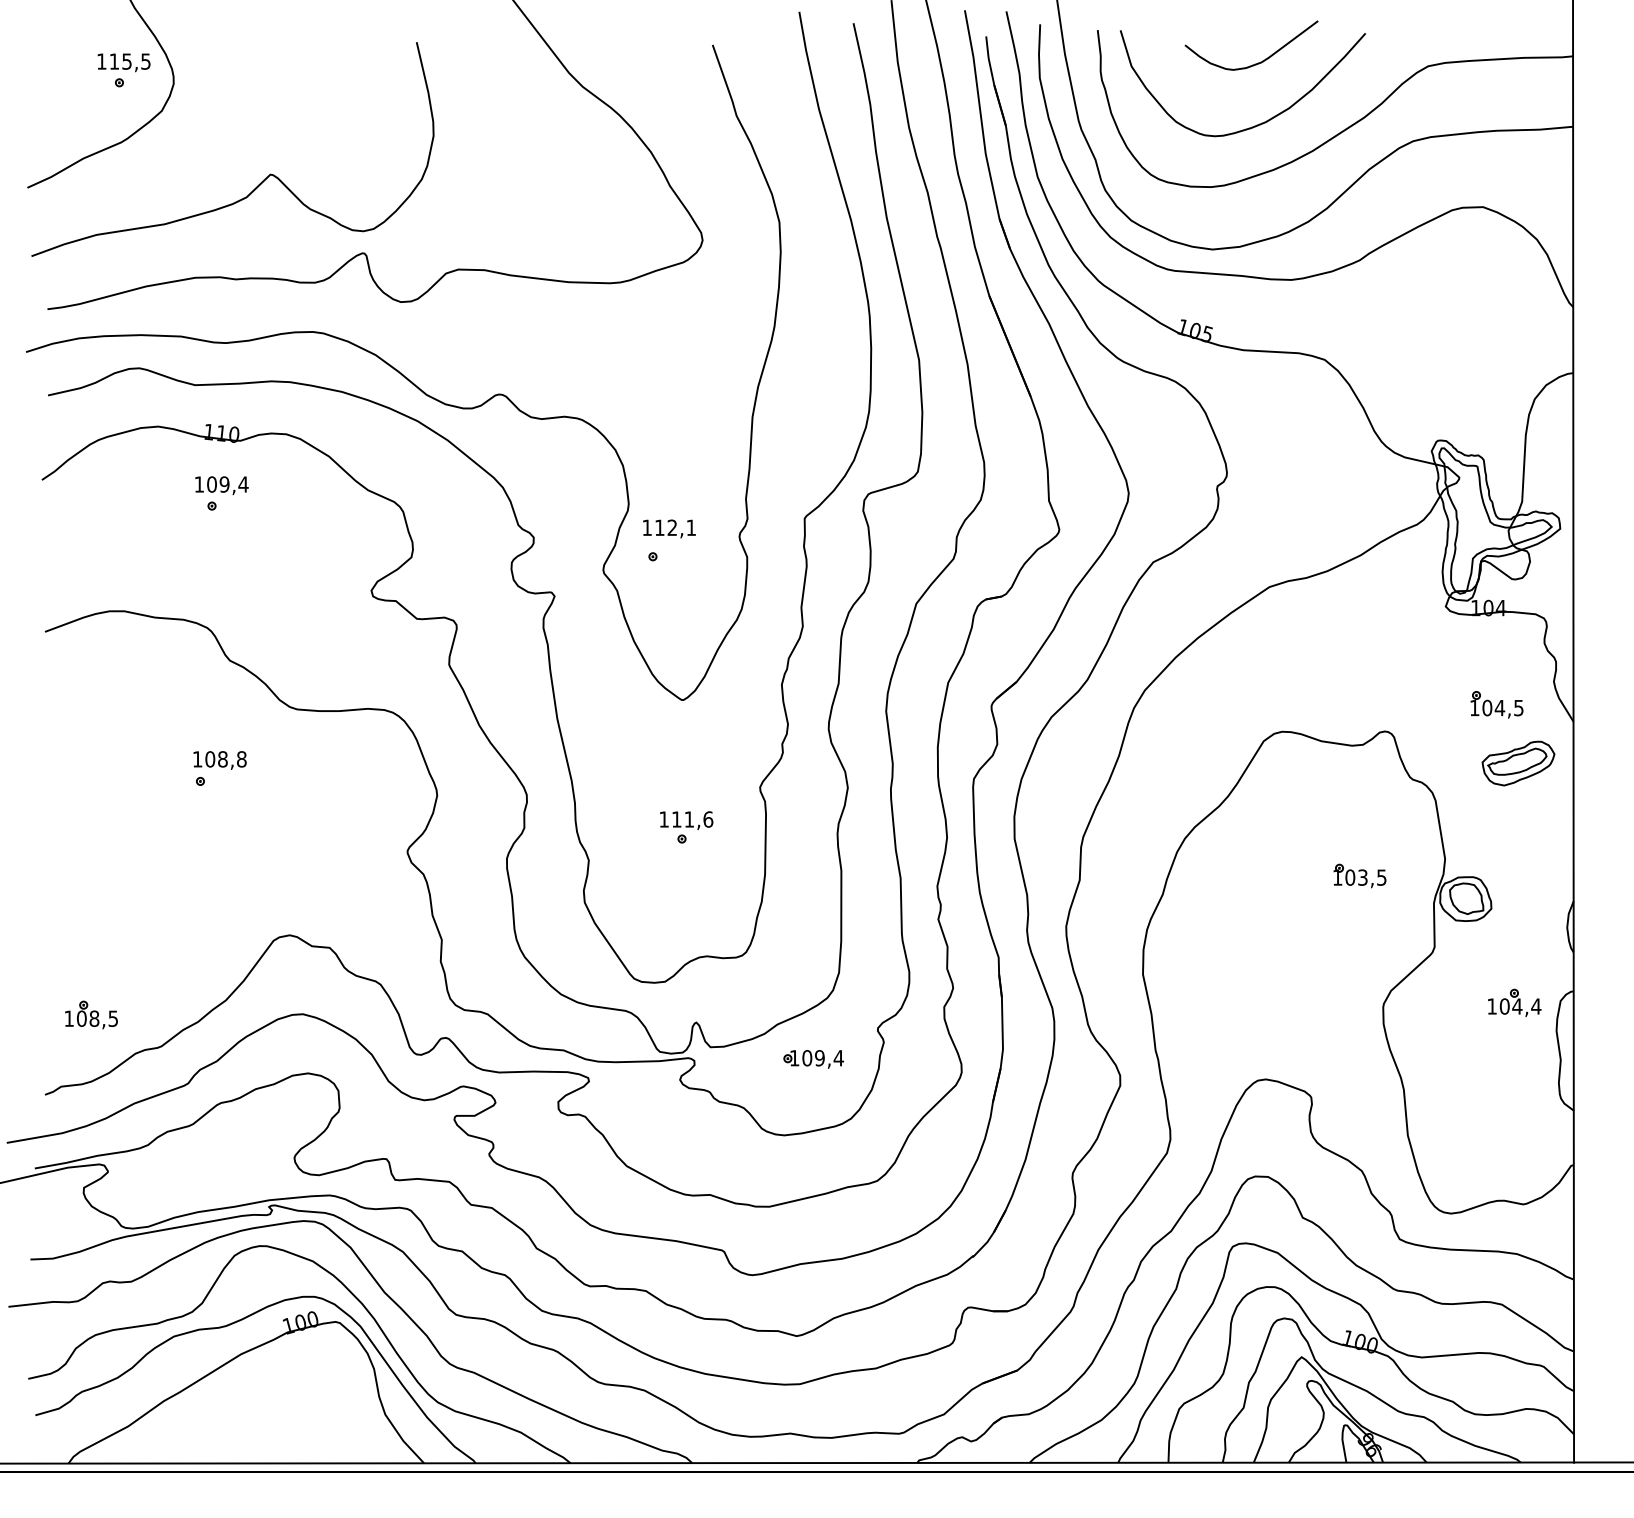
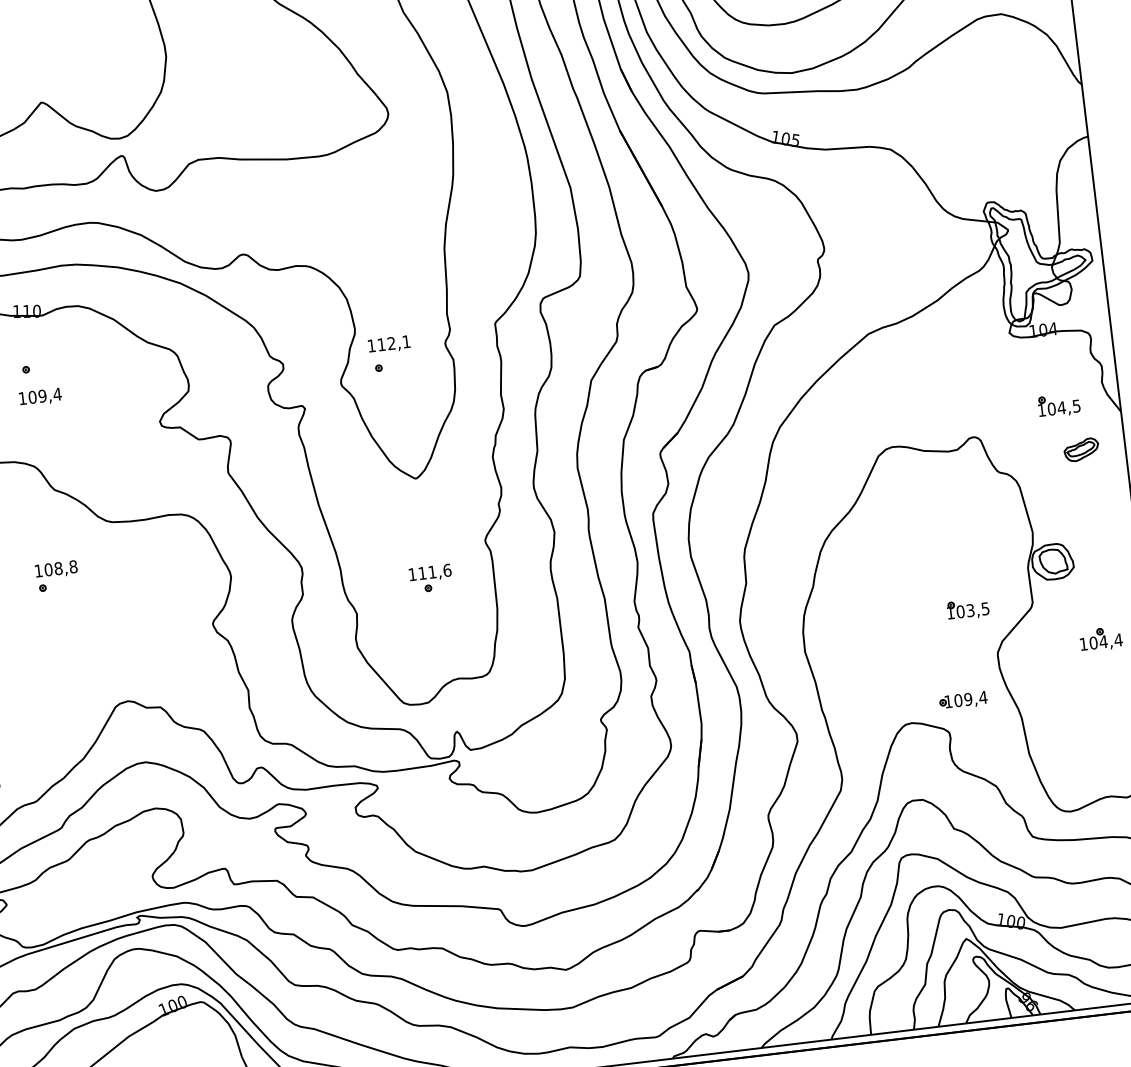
text: (221, 485) -> (40, 397), moved
part: (1518, 763) -> (1081, 449), size x0.6
part: (1359, 875) -> (967, 609), moved
part: (813, 1059) -> (963, 701), moved

